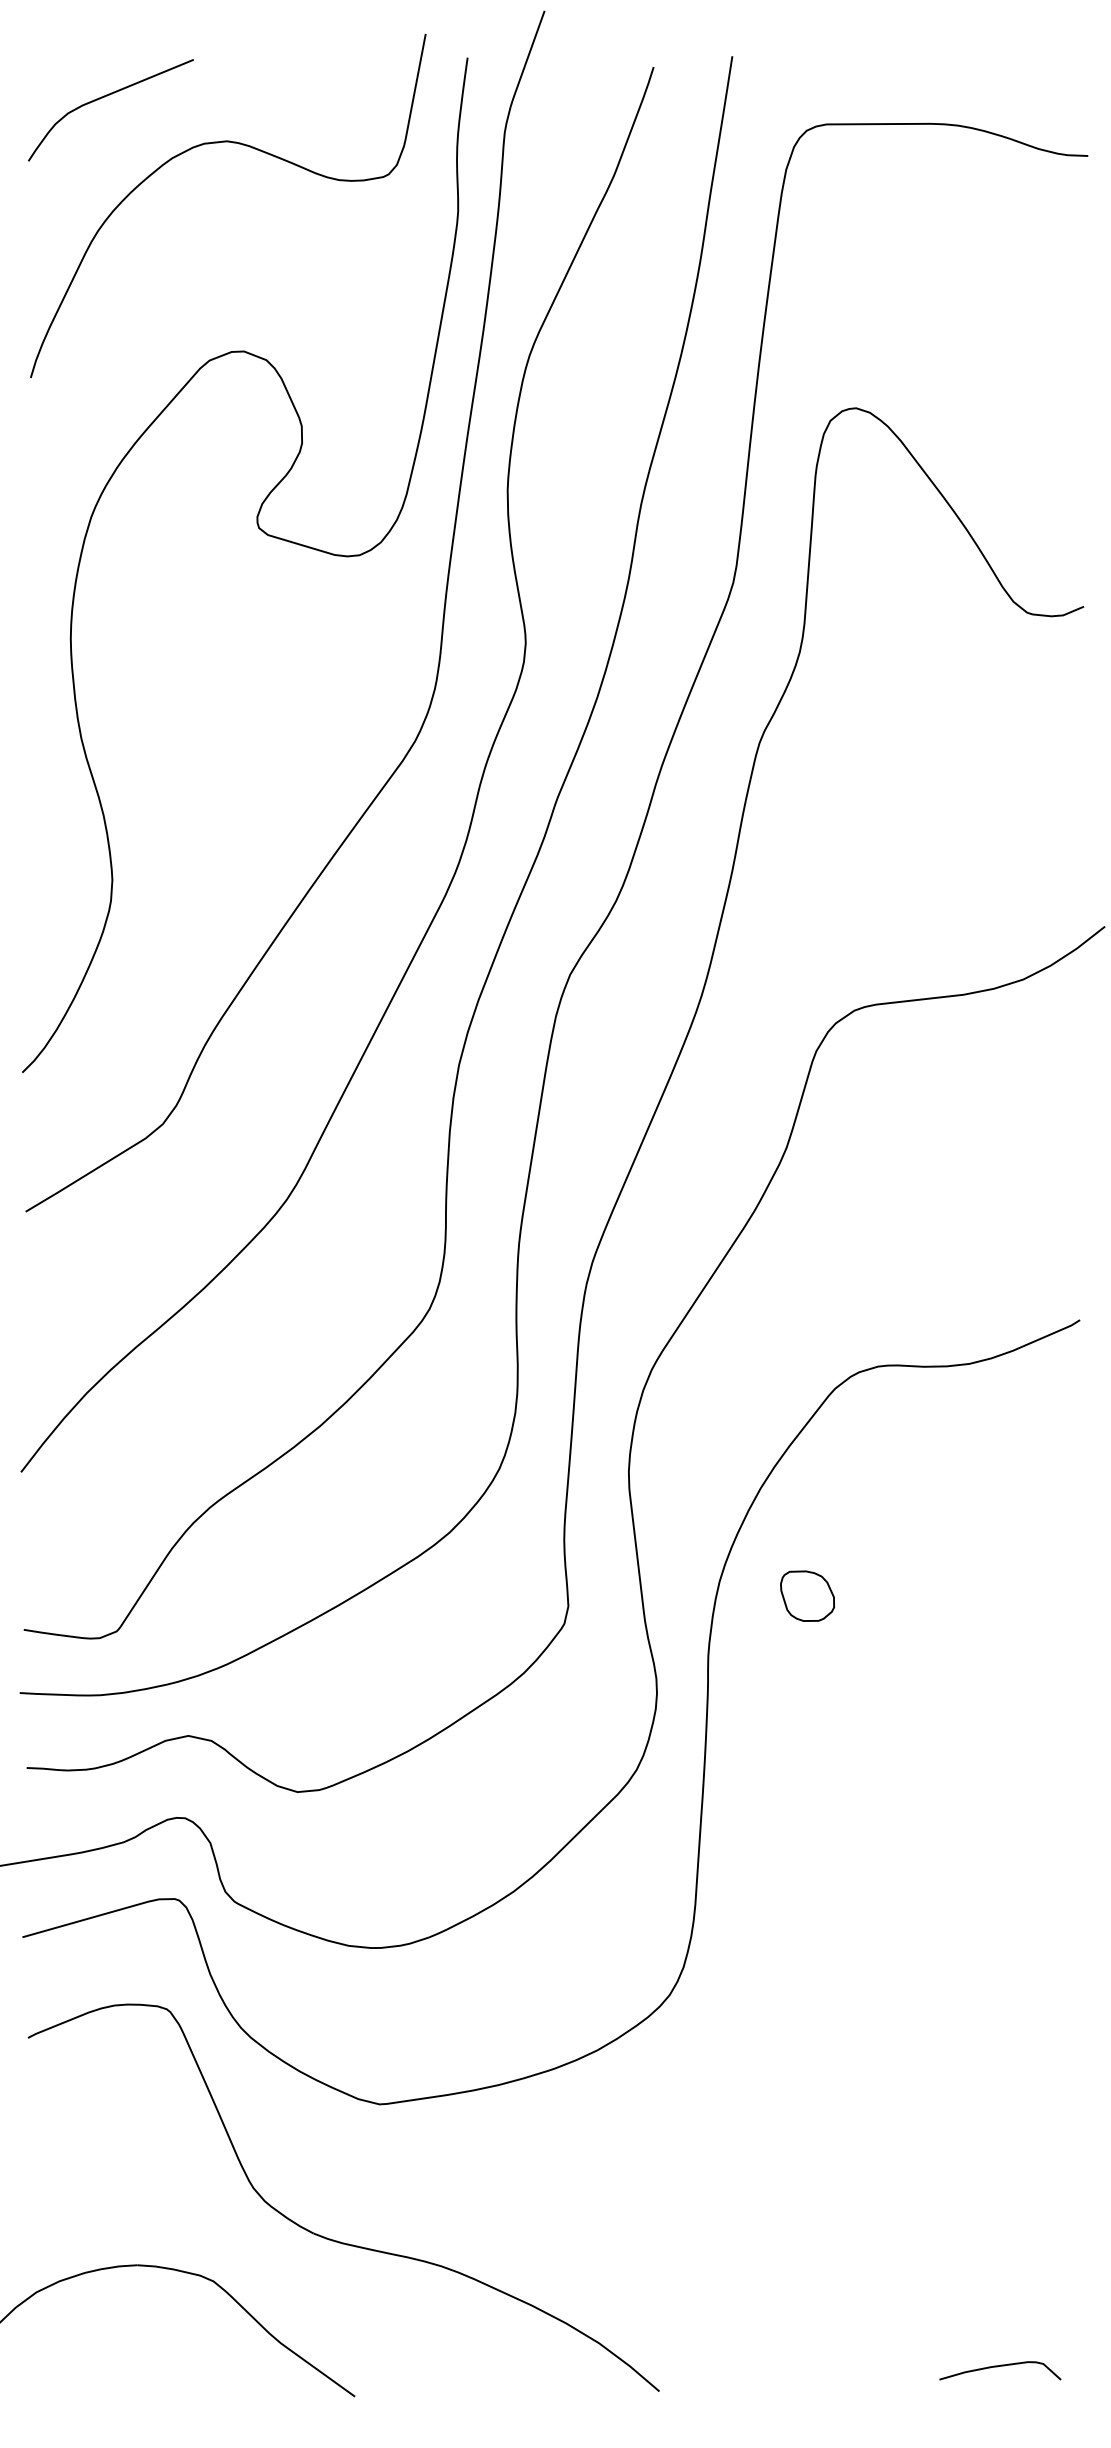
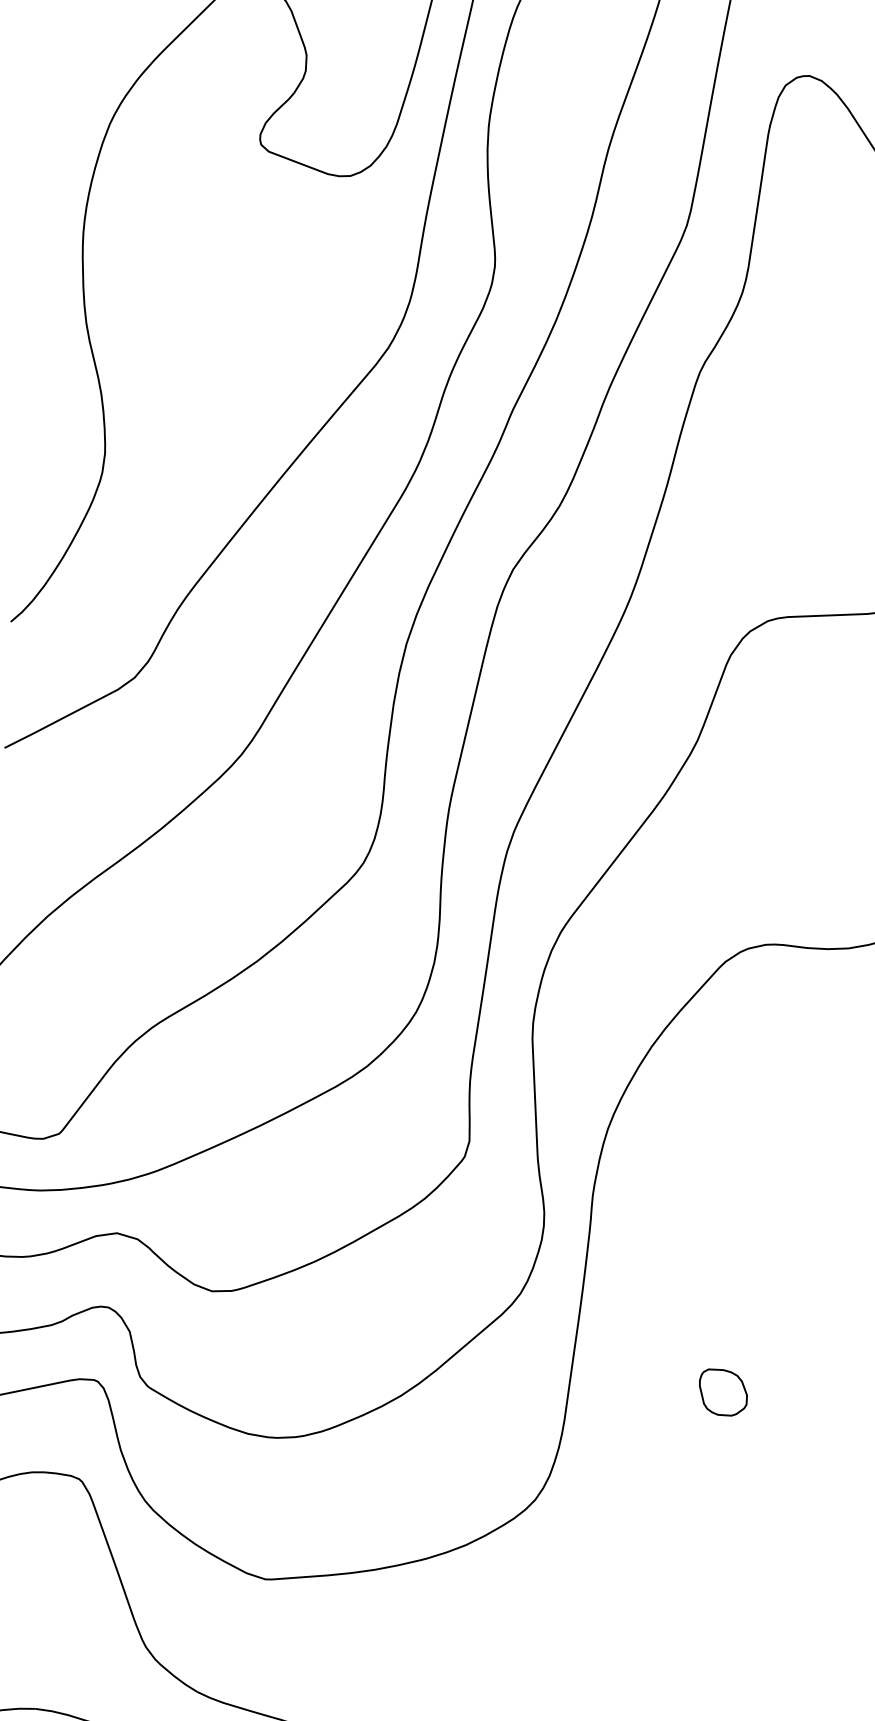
part: (807, 1595) -> (723, 1392), moved

